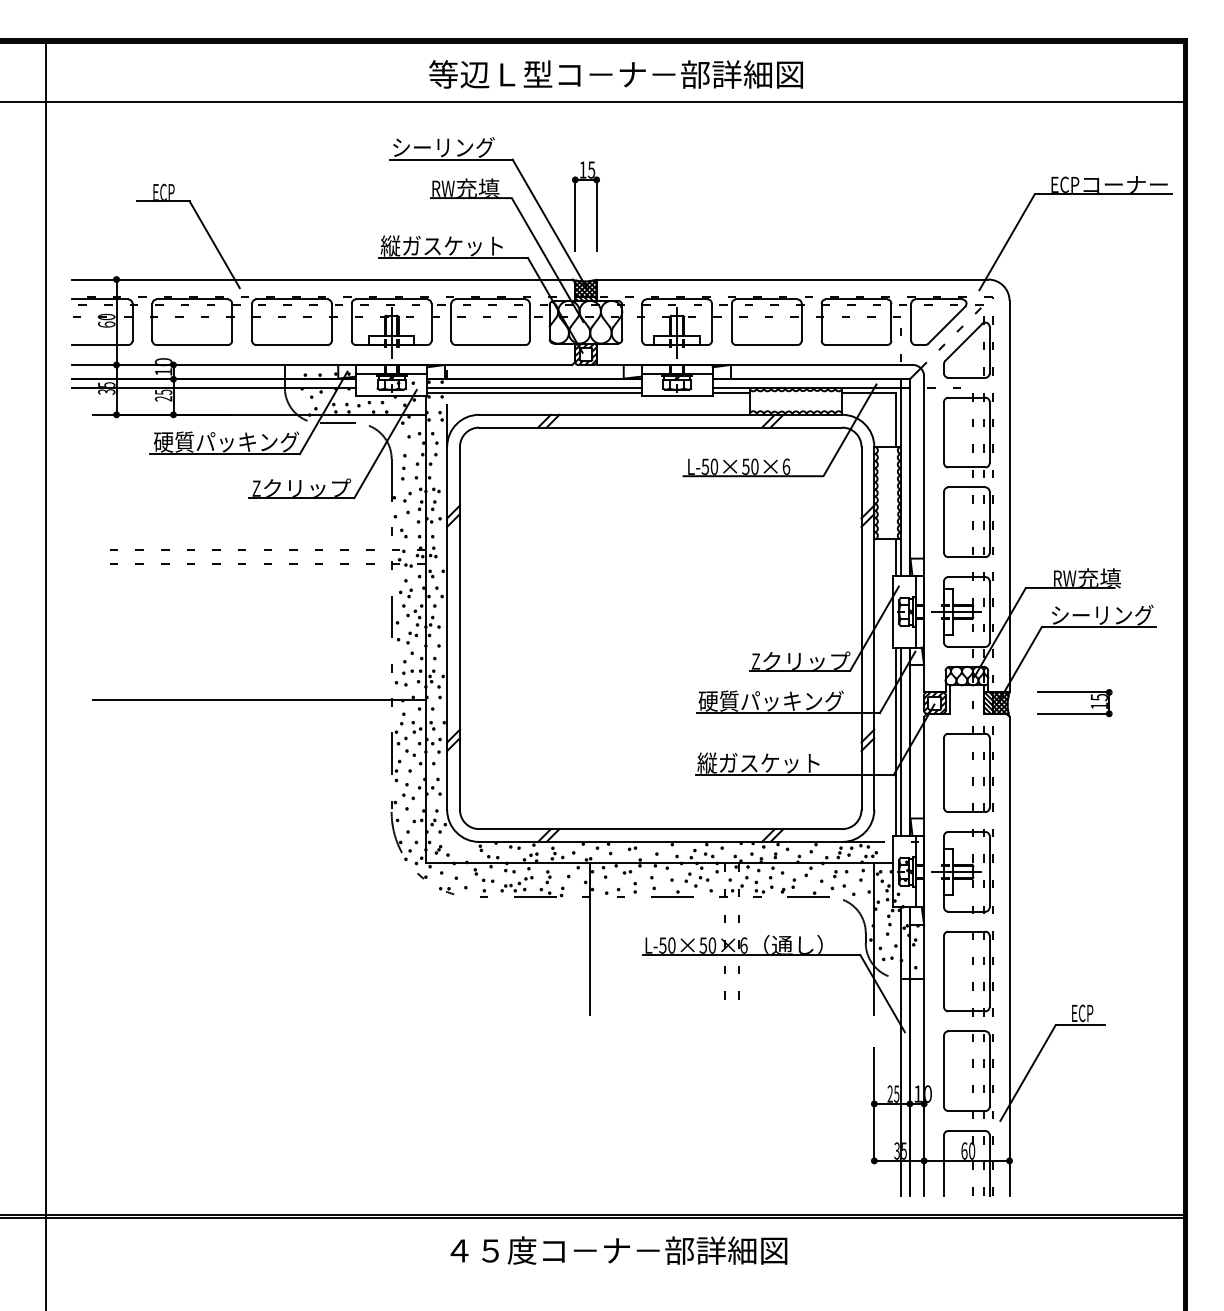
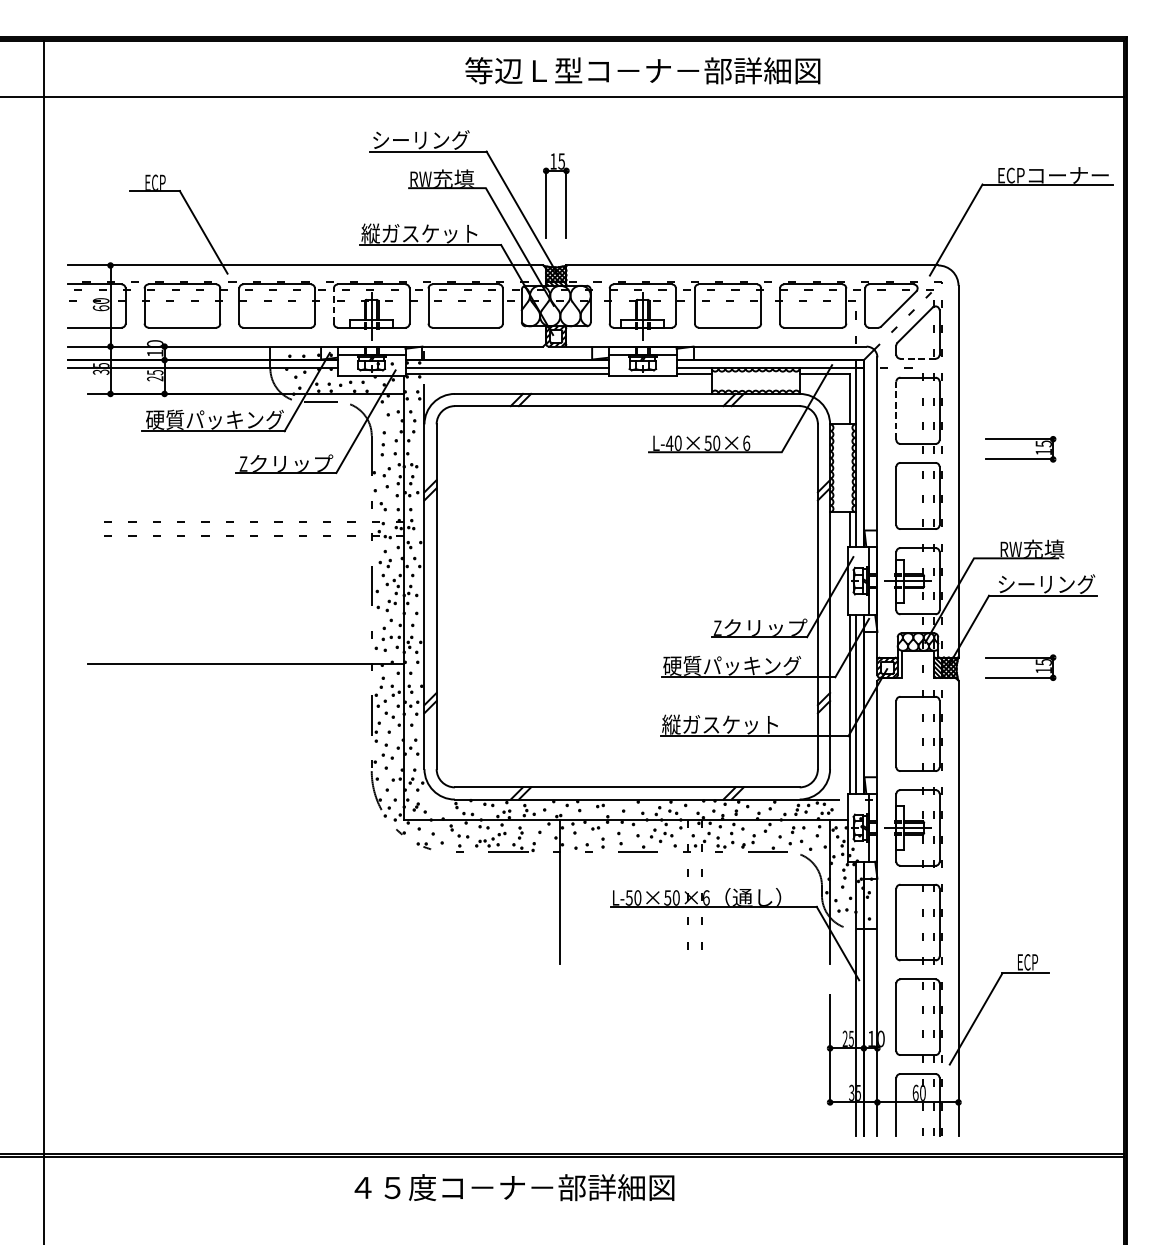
text: (615, 74) -> (642, 70), moved
line: (351, 322) -> (333, 306), solid -> dashed
line: (966, 377) -> (917, 358), solid -> dashed
line: (944, 432) -> (896, 410), solid -> dashed
text: (705, 466) -> (669, 443), L-50 -> L-40
part: (1074, 483) -> (1020, 459), added
text: (618, 1250) -> (514, 1187), moved

